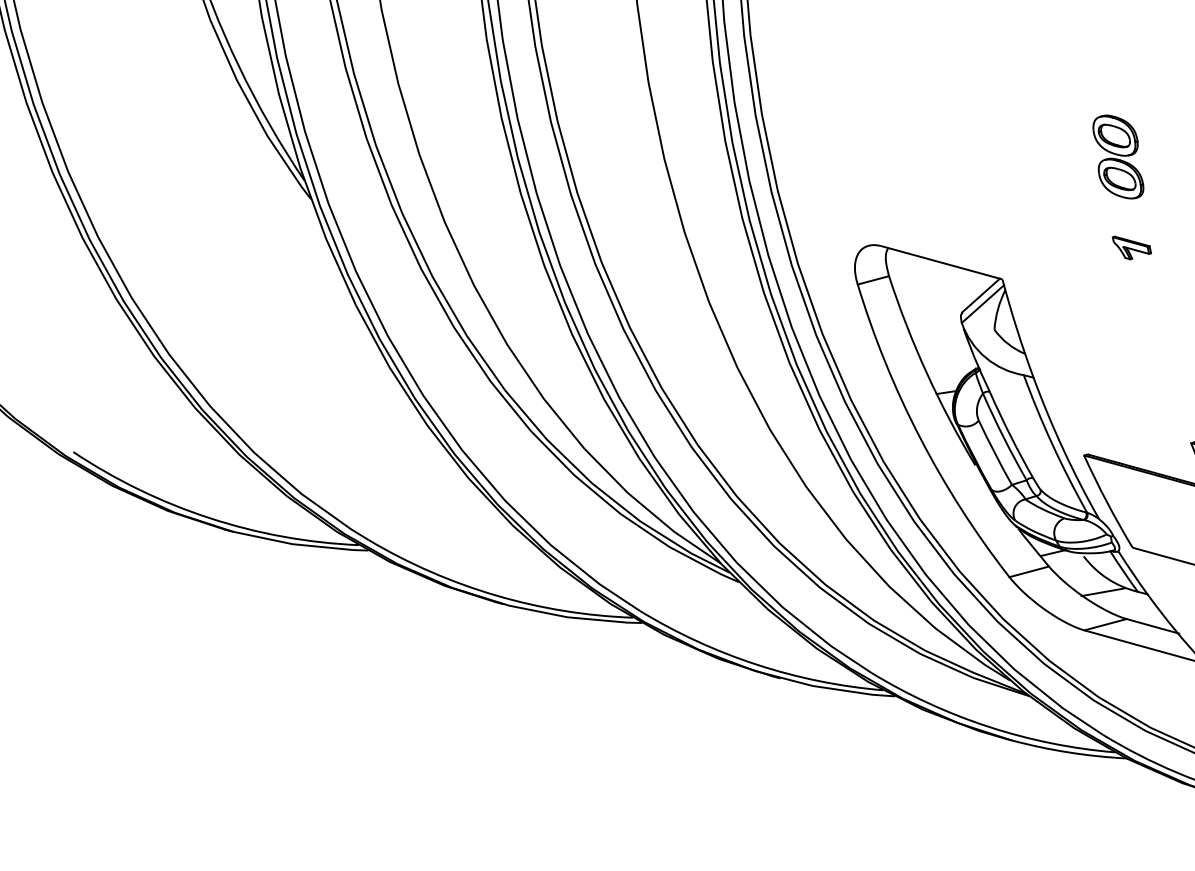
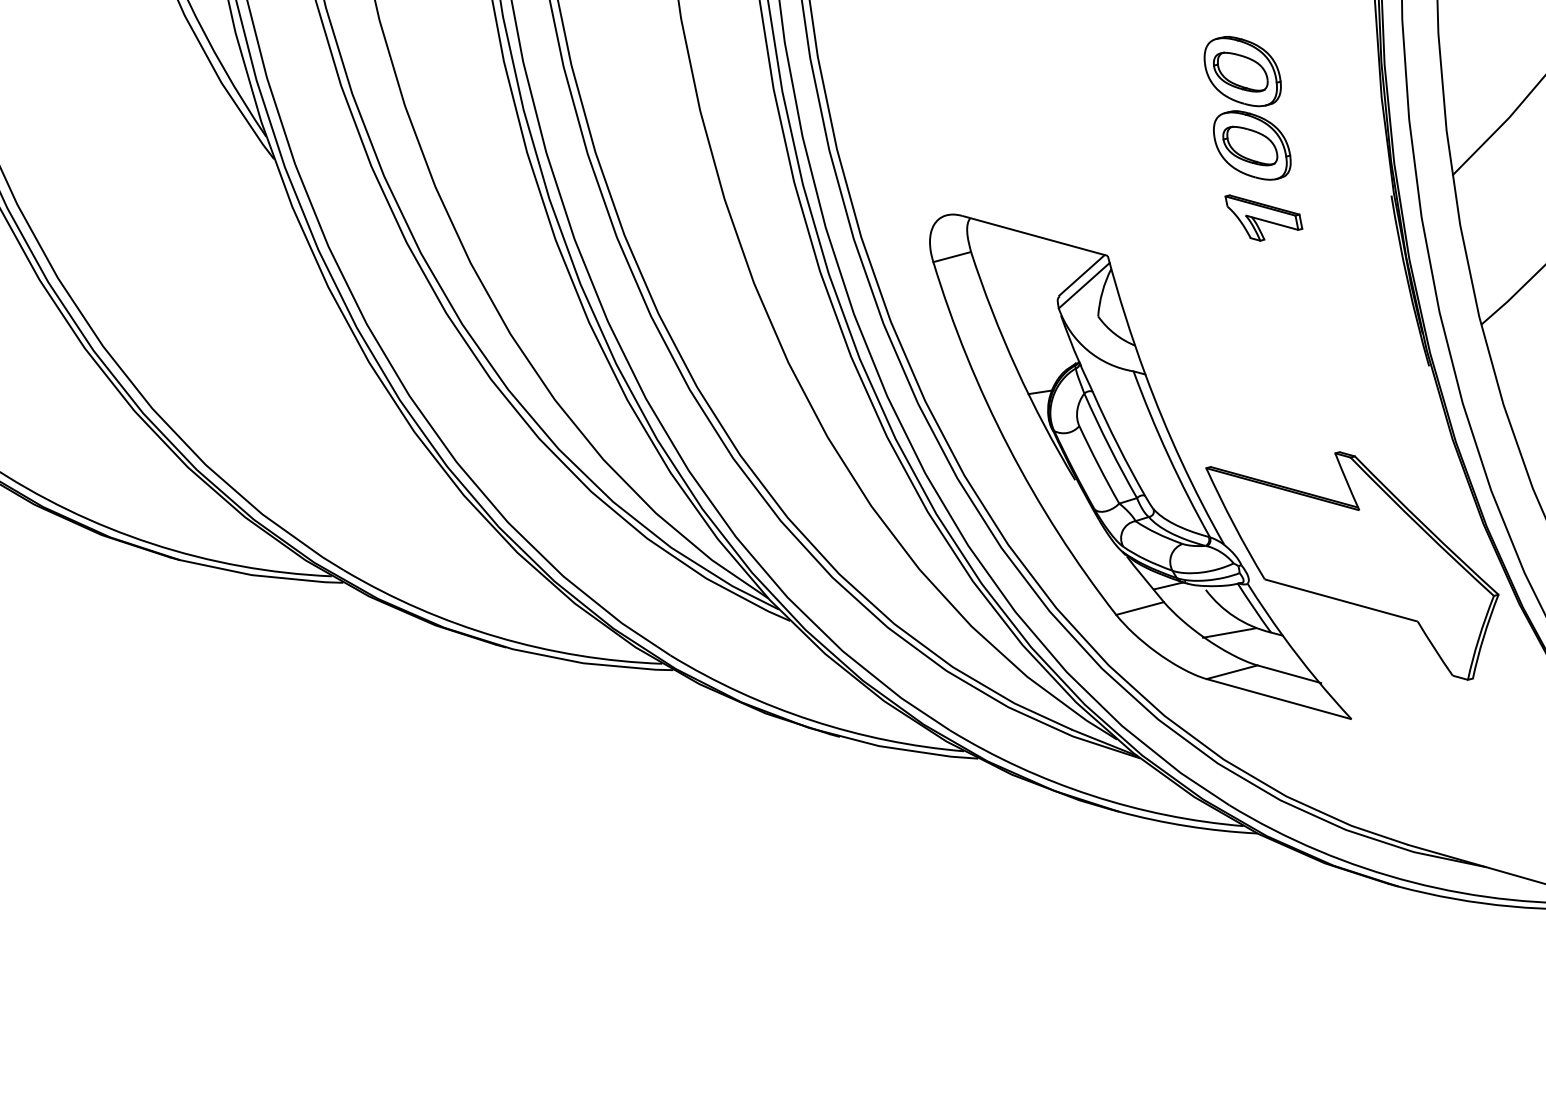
part: (1118, 157) -> (1247, 108), size x1.43
part: (1131, 247) -> (1263, 217), size x1.67

